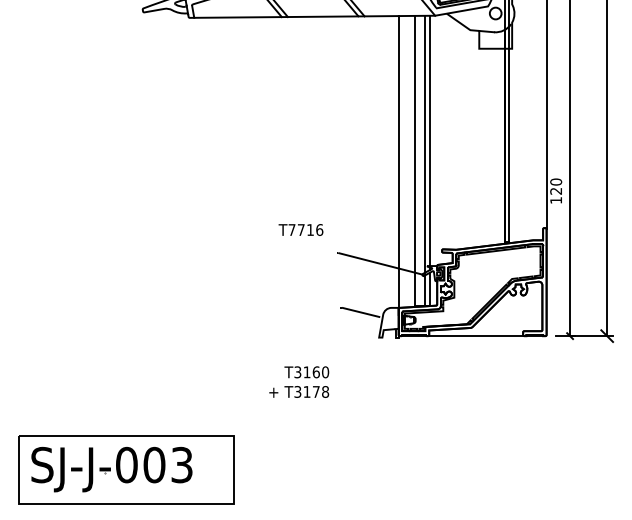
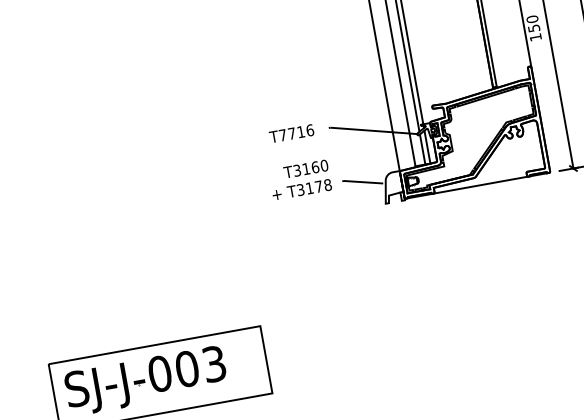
text: (556, 191) -> (534, 28), 120 -> 150
text: (300, 229) -> (291, 133), moved
text: (299, 381) -> (300, 179), moved

